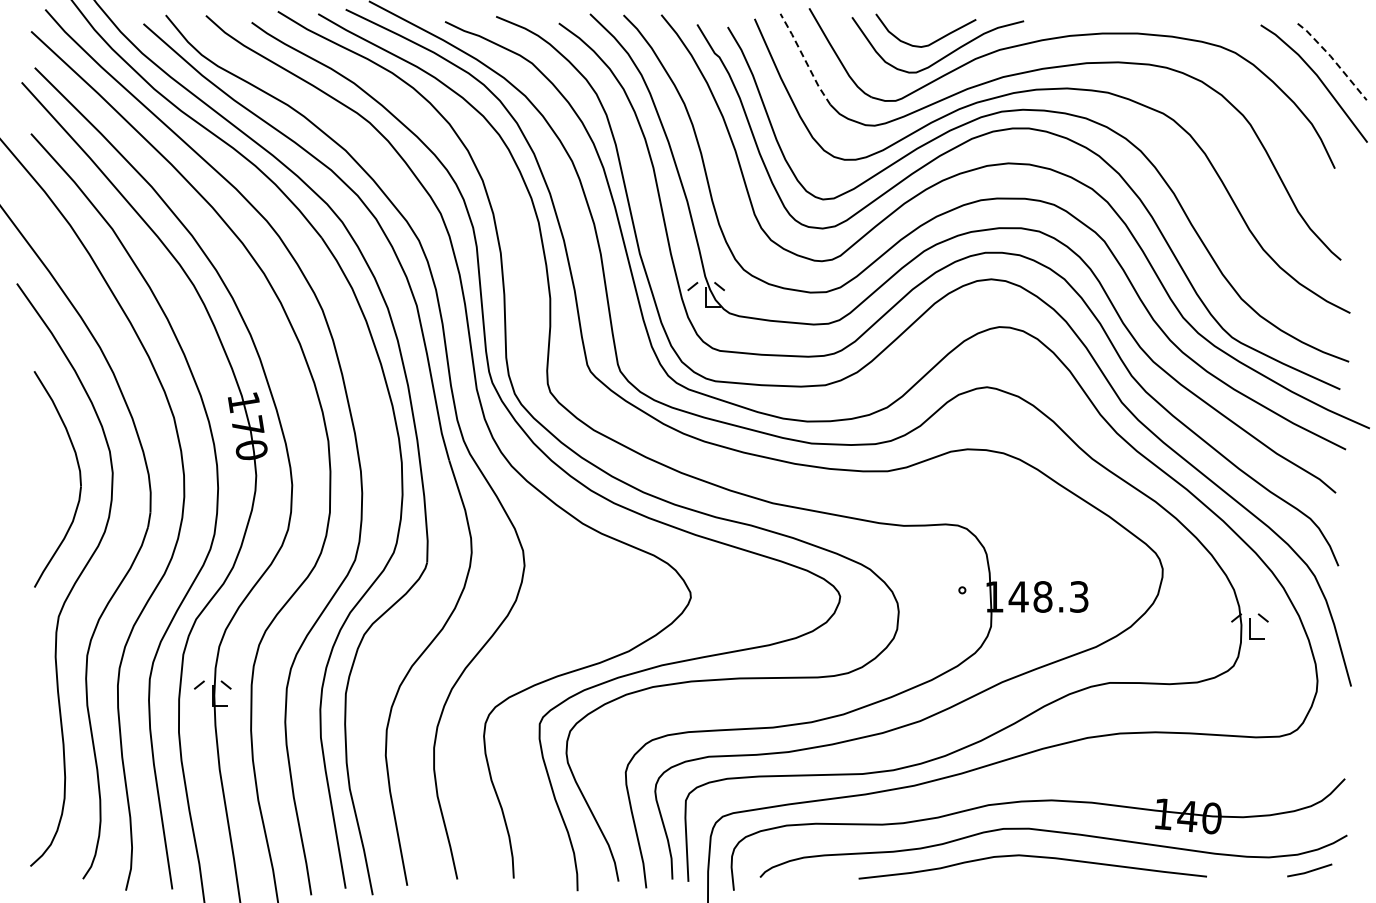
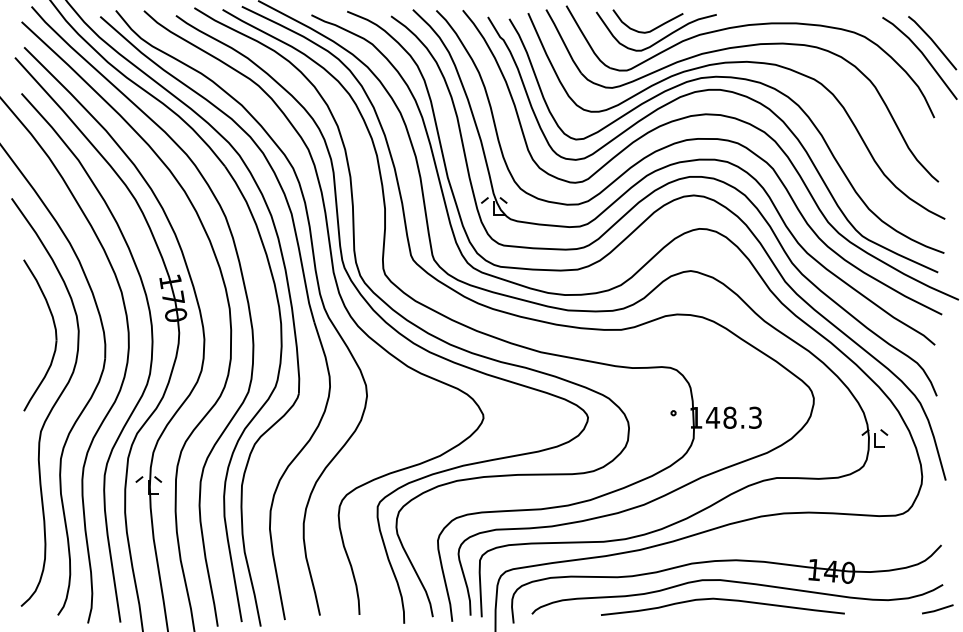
line: (804, 59) -> (563, 41), dashed -> solid
line: (1333, 59) -> (933, 41), dashed -> solid
line: (1309, 870) -> (937, 609), moved

